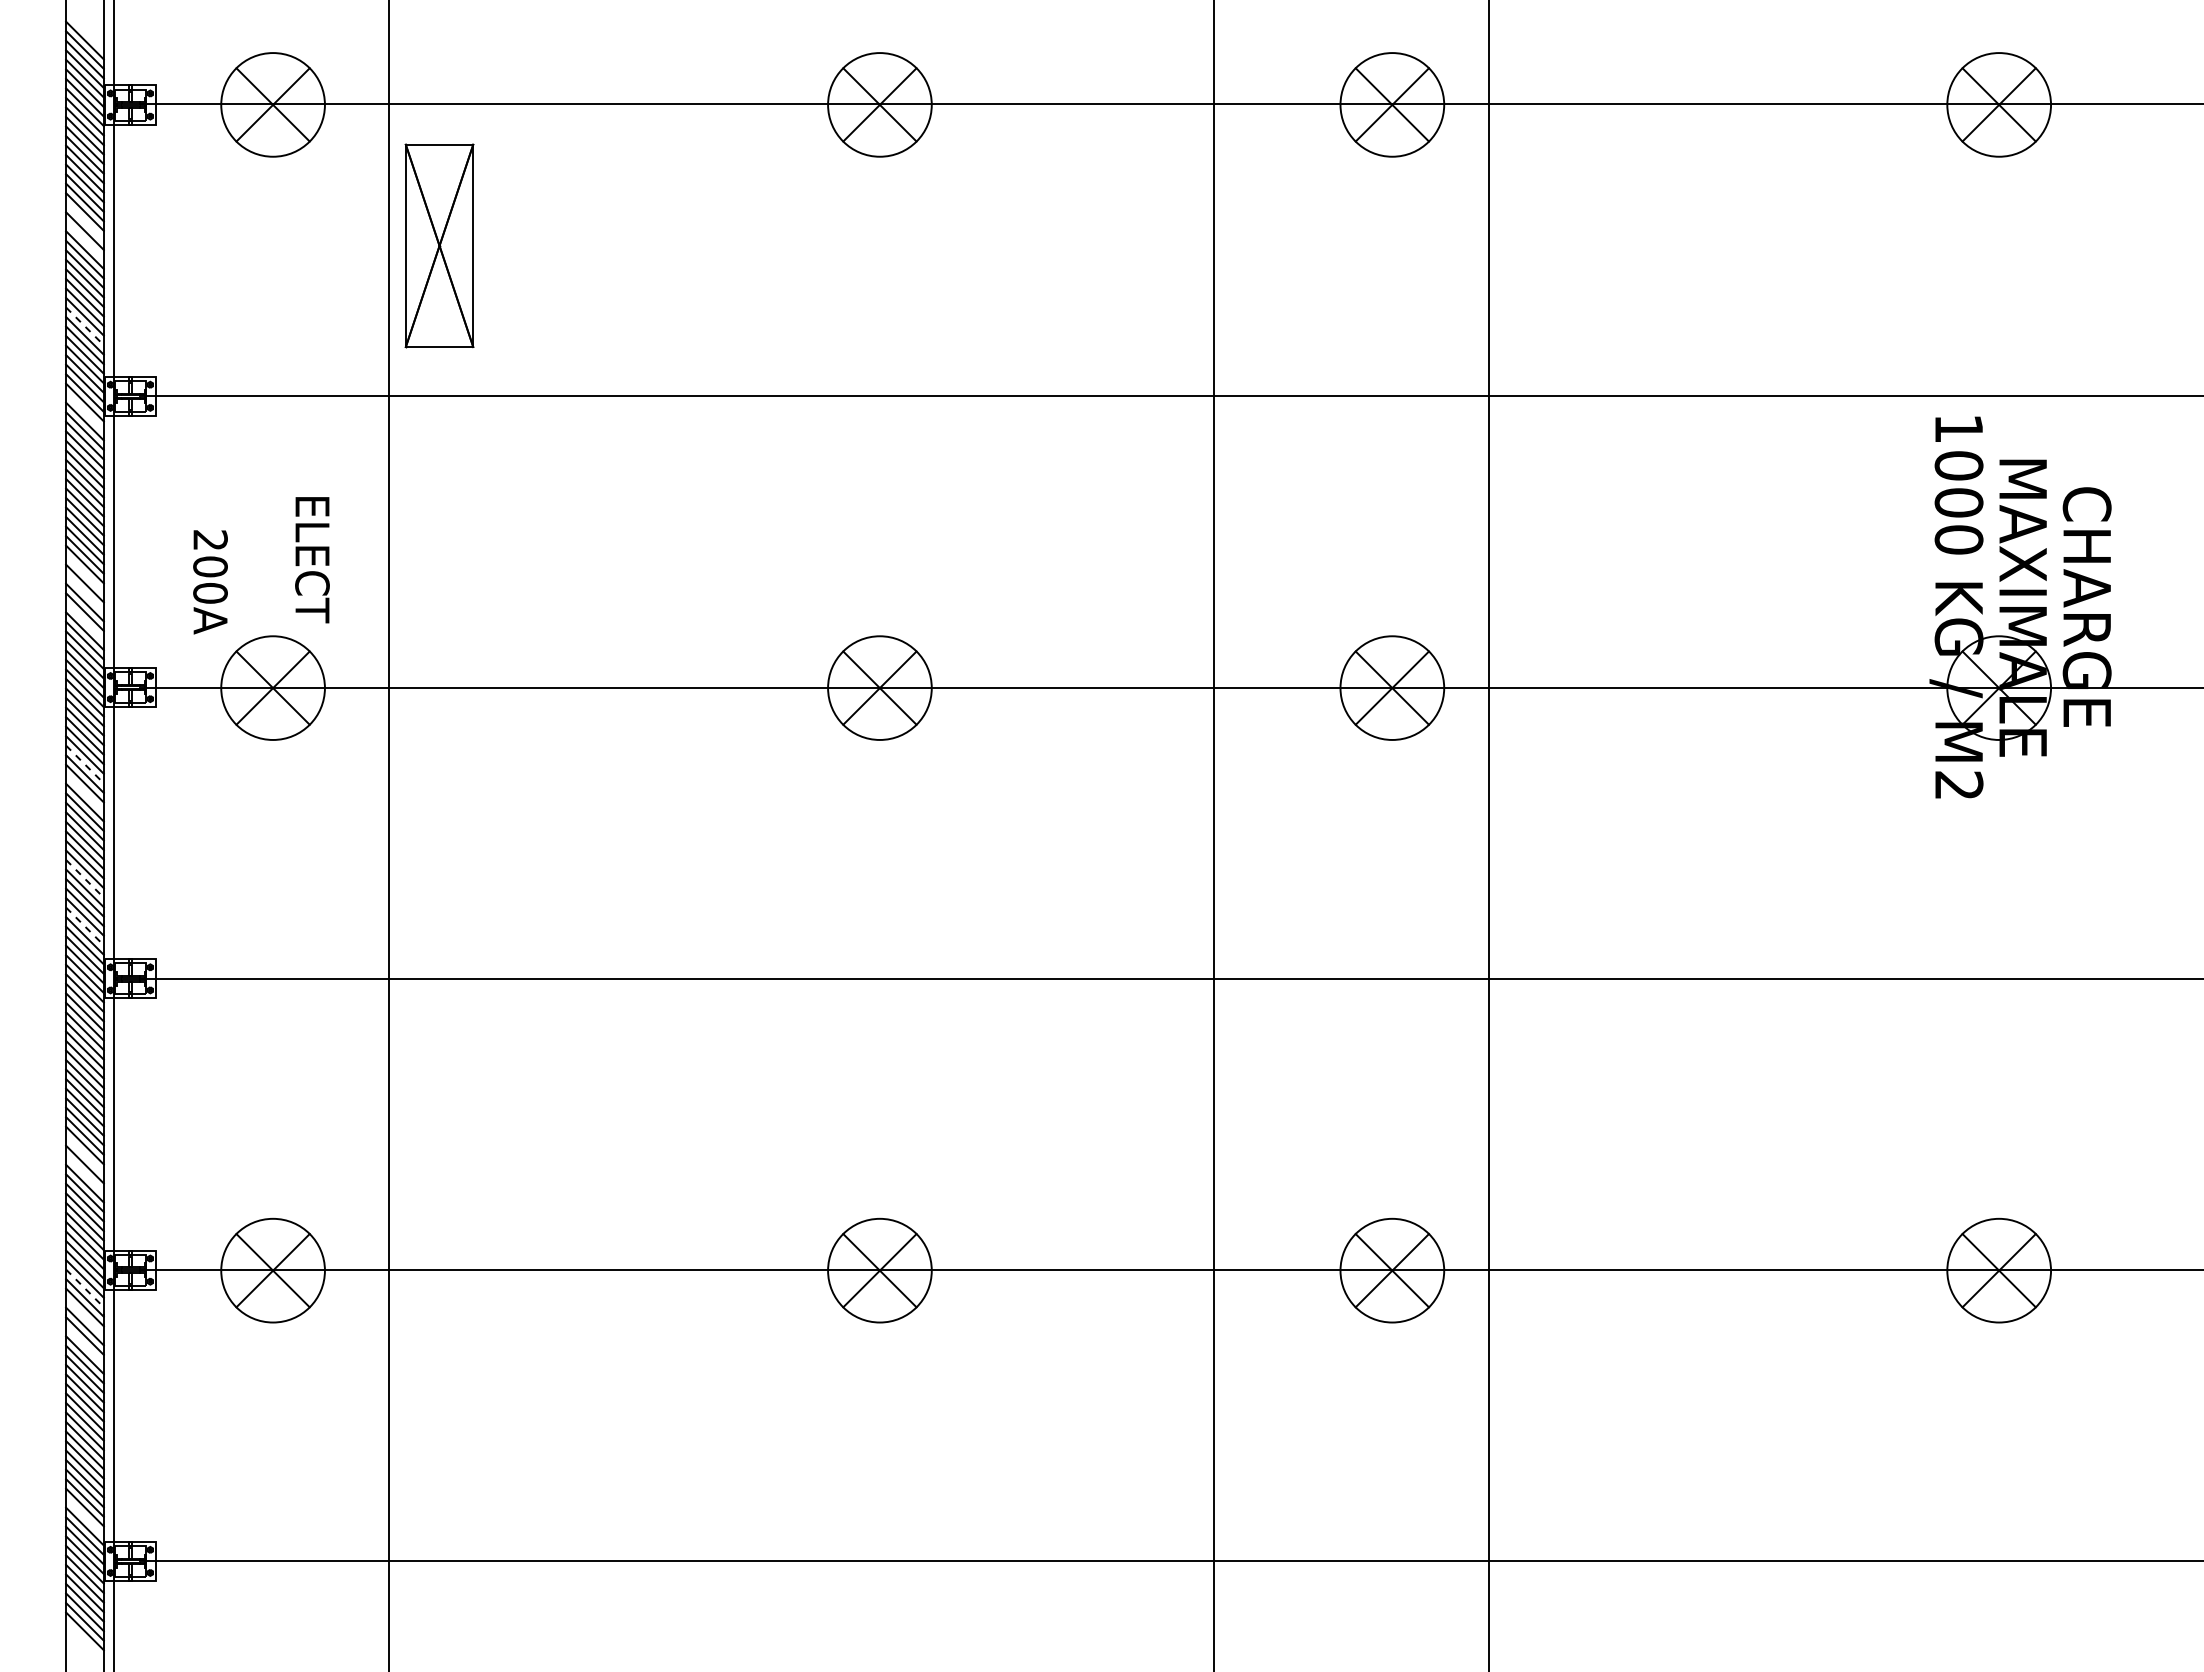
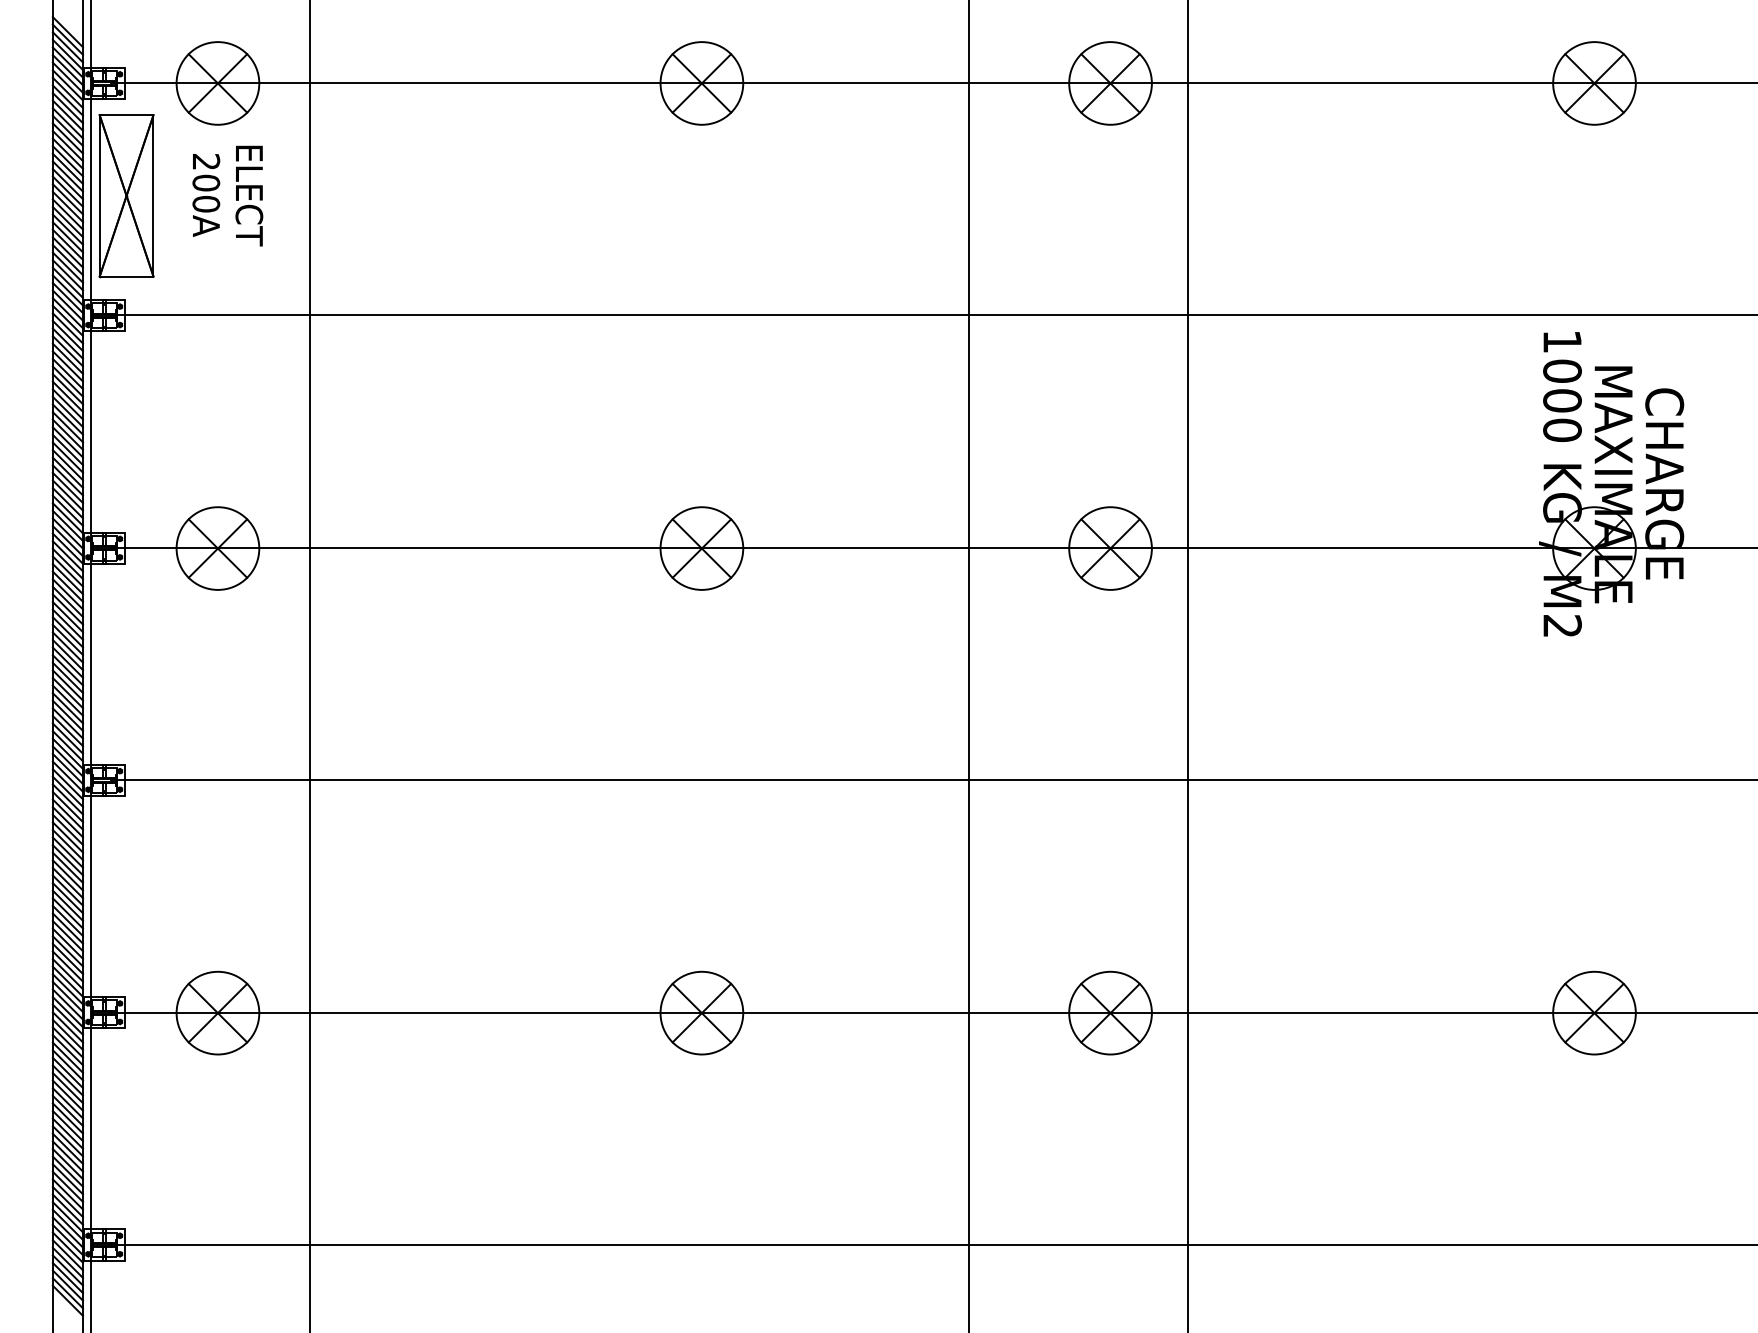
line: (84, 221) -> (67, 176), added
line: (84, 240) -> (67, 191), added
part: (439, 245) -> (126, 195), moved
line: (84, 326) -> (67, 260), dashed -> solid
line: (84, 411) -> (67, 327), added
text: (312, 560) -> (249, 196), moved
line: (84, 573) -> (67, 457), added
text: (210, 582) -> (206, 195), moved
line: (84, 592) -> (67, 472), added
line: (84, 621) -> (67, 495), added
line: (84, 764) -> (67, 609), dashed -> solid
line: (84, 792) -> (67, 631), added
line: (84, 878) -> (67, 700), dashed -> solid
line: (84, 926) -> (67, 738), dashed -> solid
line: (84, 1154) -> (67, 920), added
line: (84, 1174) -> (67, 936), added
line: (84, 1288) -> (67, 1027), dashed -> solid
line: (84, 1316) -> (67, 1049), added
line: (84, 1345) -> (67, 1072), added
line: (84, 1516) -> (67, 1209), added

